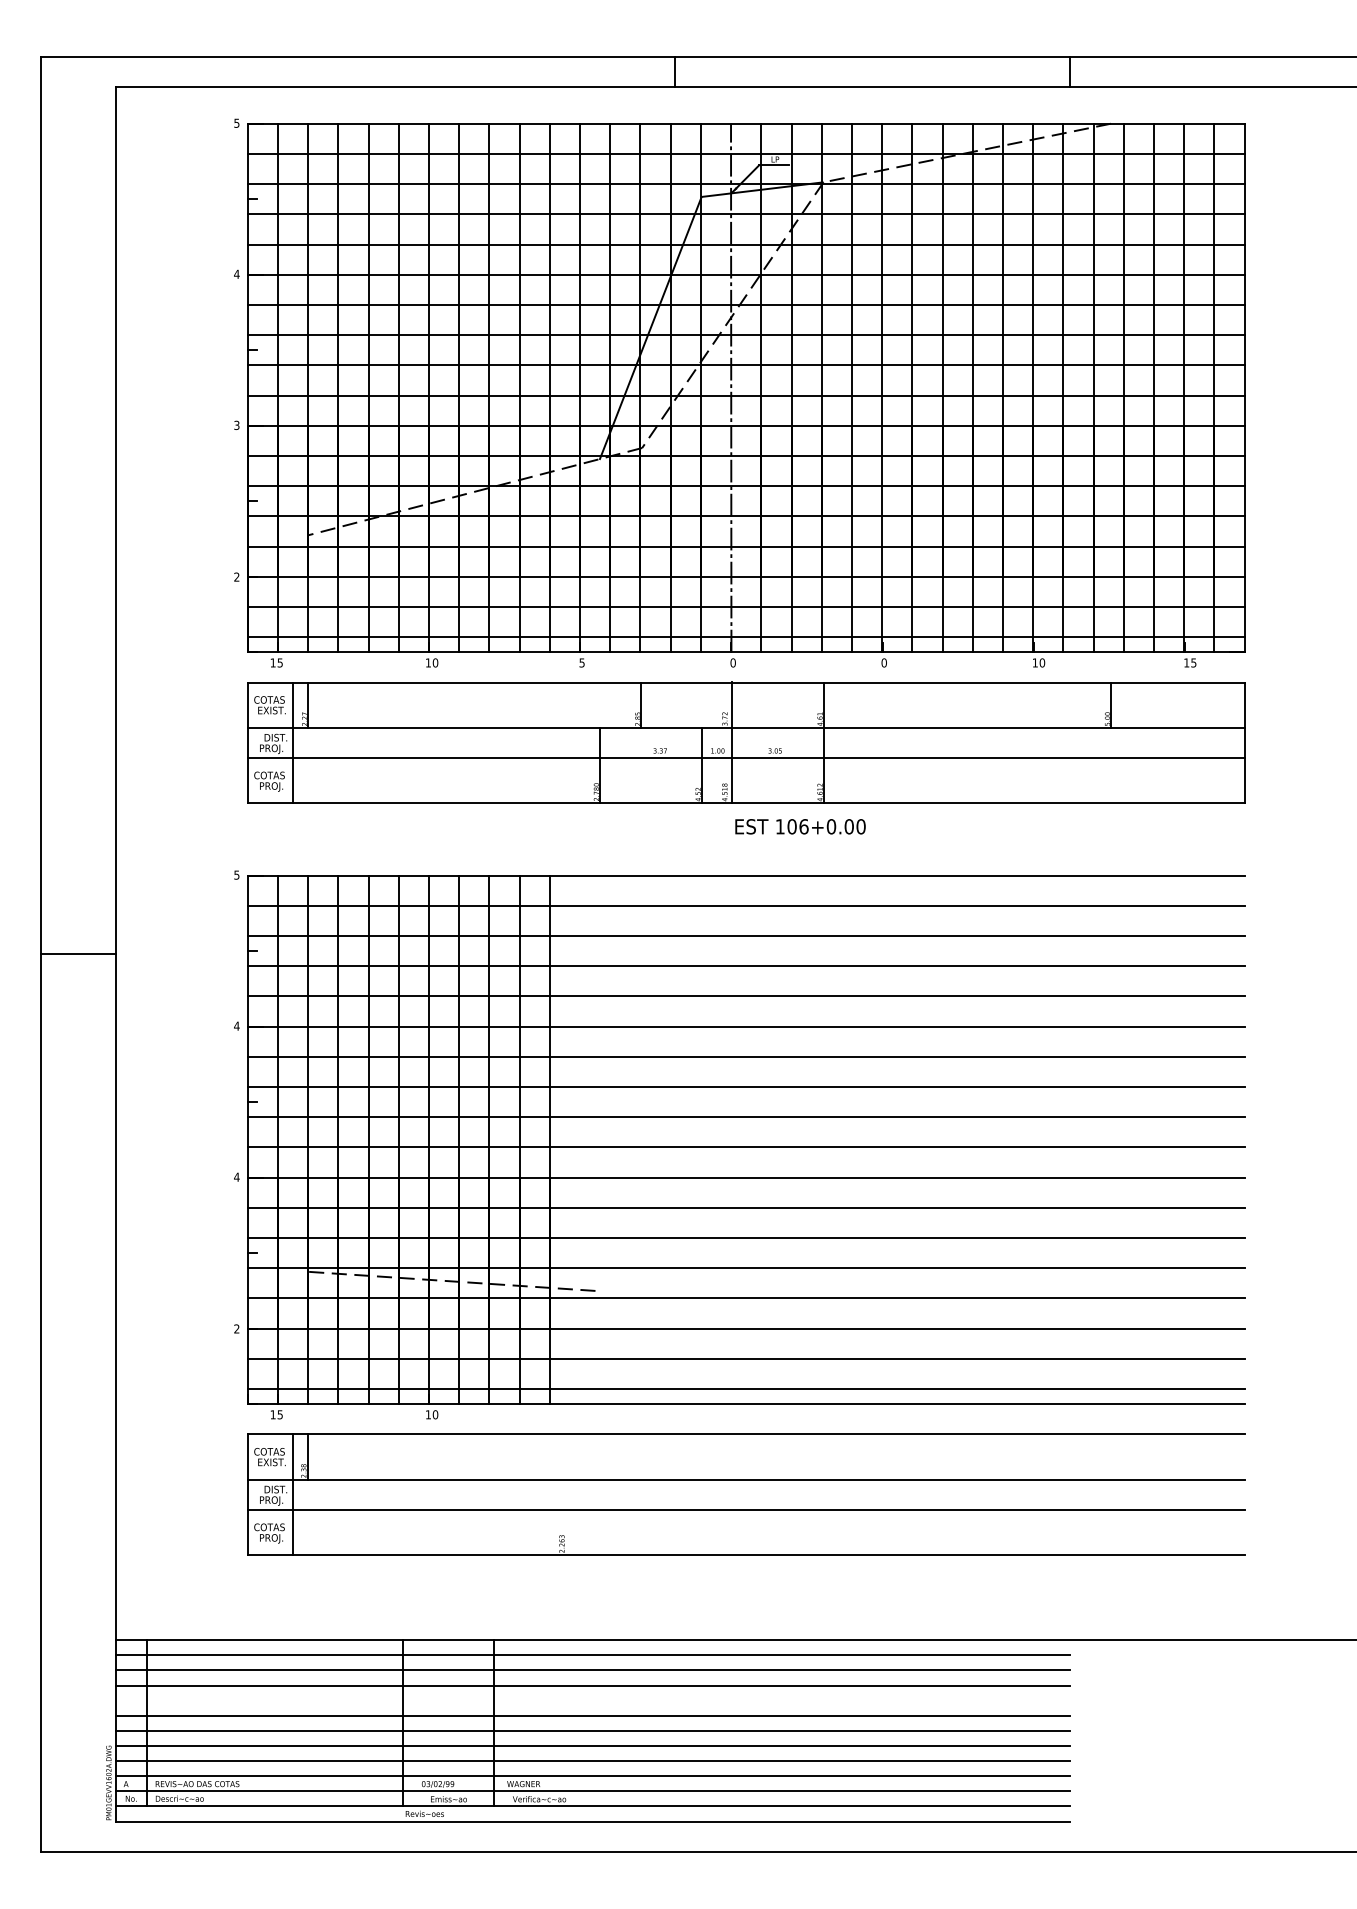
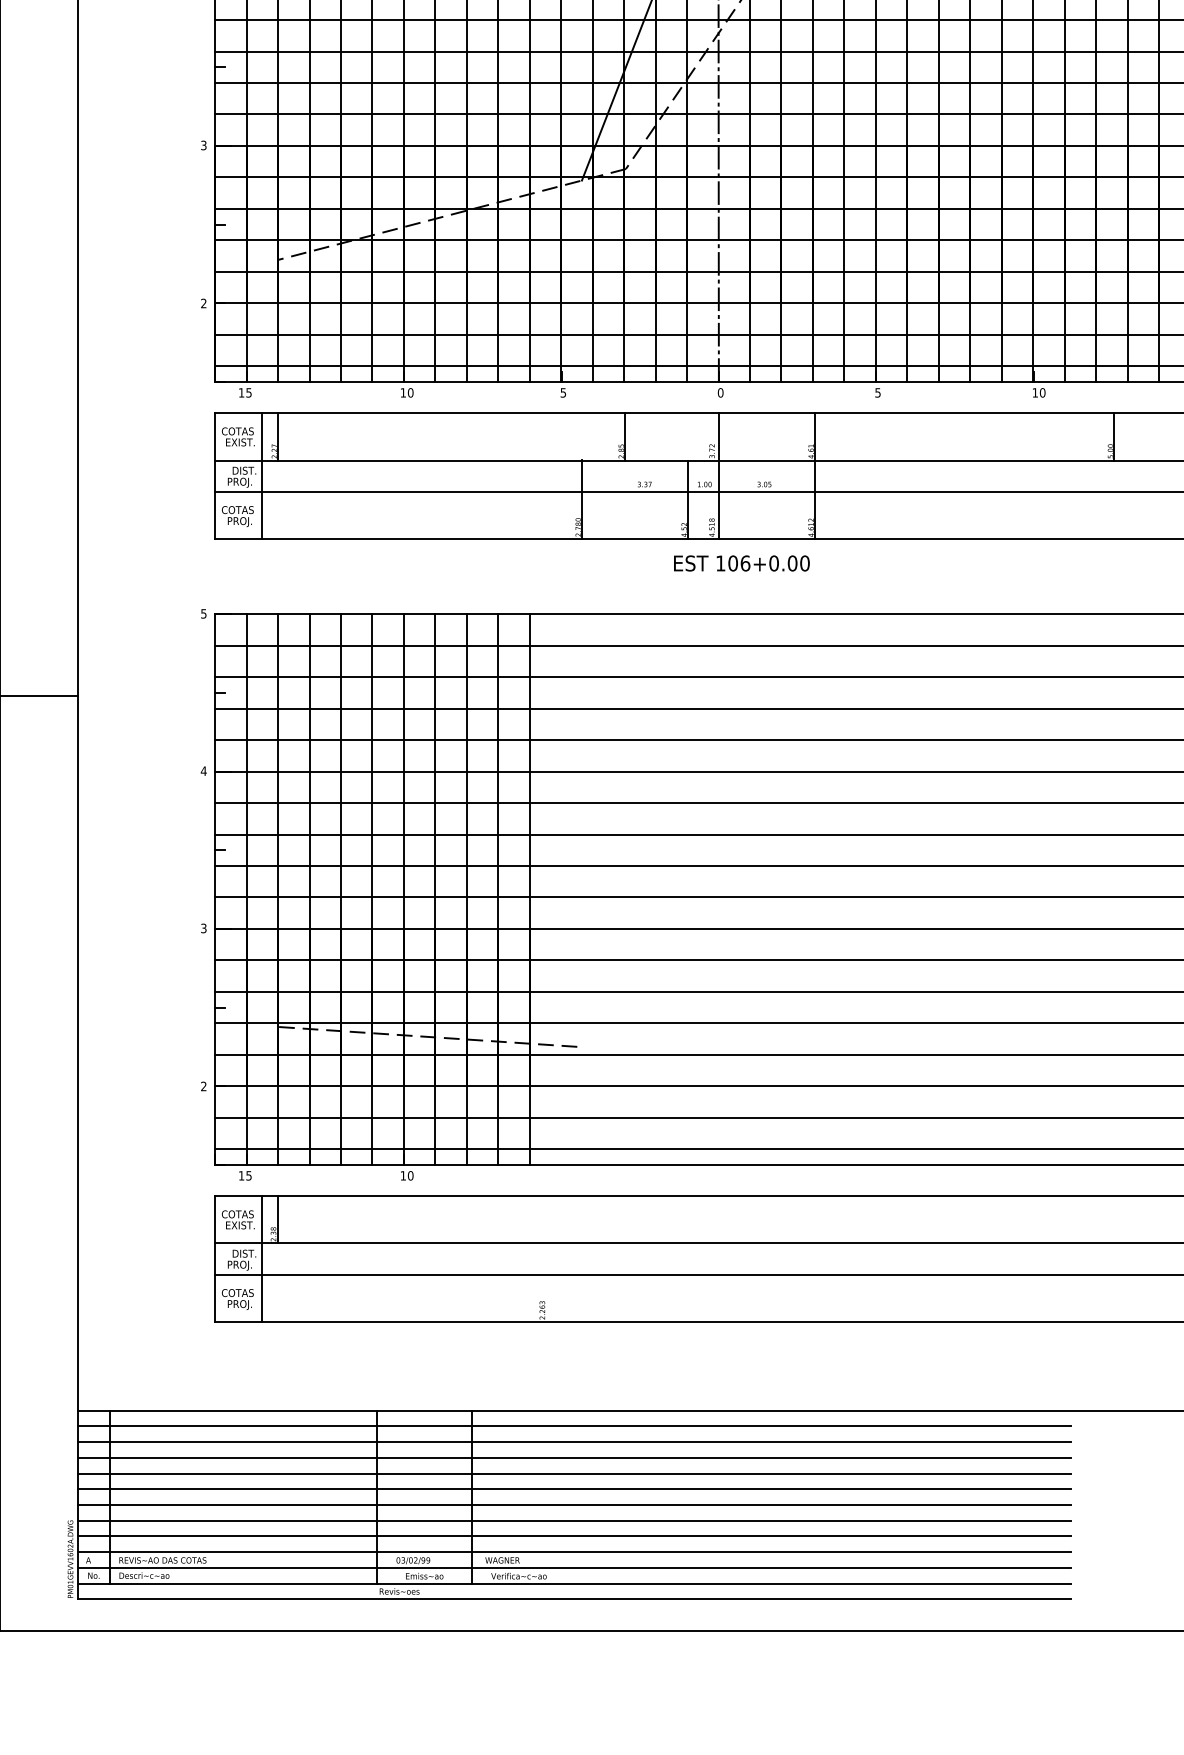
text: (883, 662) -> (877, 392), 0 -> 5
text: (800, 826) -> (741, 563), moved
text: (236, 1176) -> (203, 927), 4 -> 3
line: (592, 1700) -> (574, 1473), added

